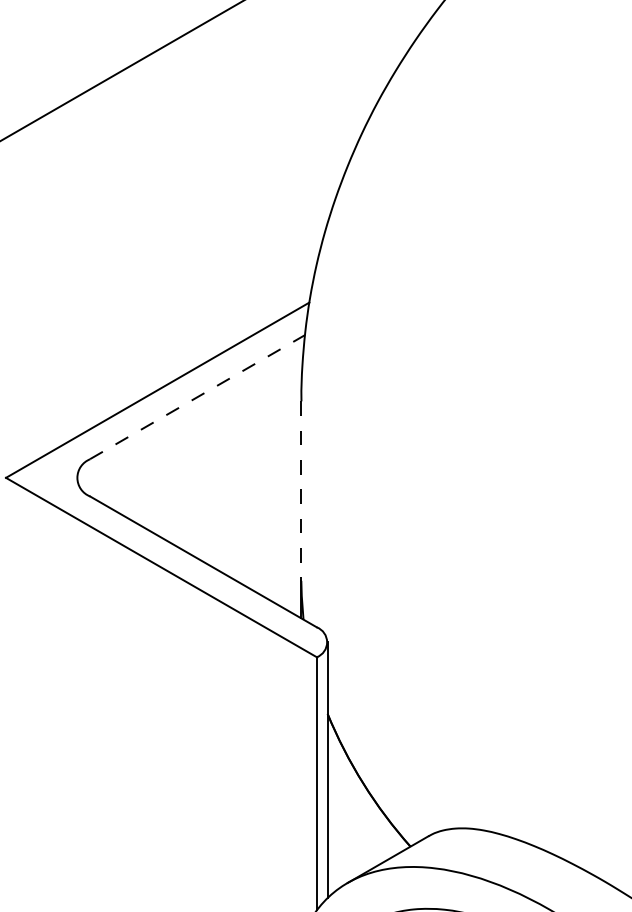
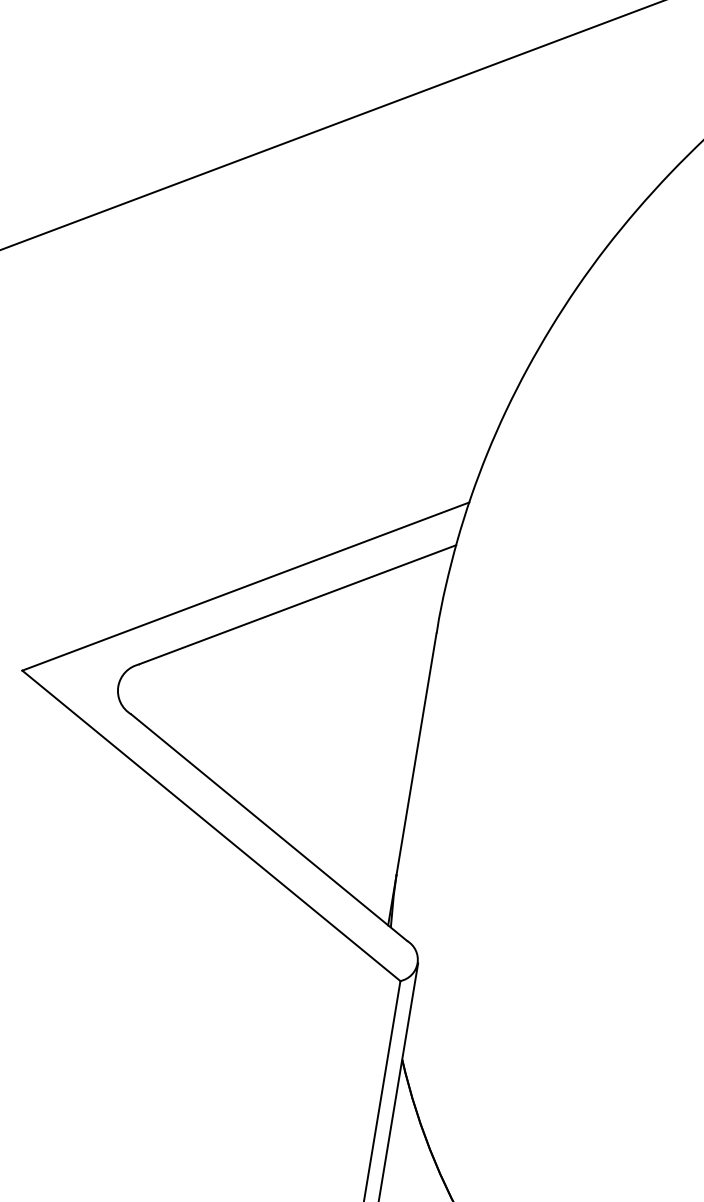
line: (198, 396) -> (299, 604), dashed -> solid
line: (301, 491) -> (416, 754), dashed -> solid

